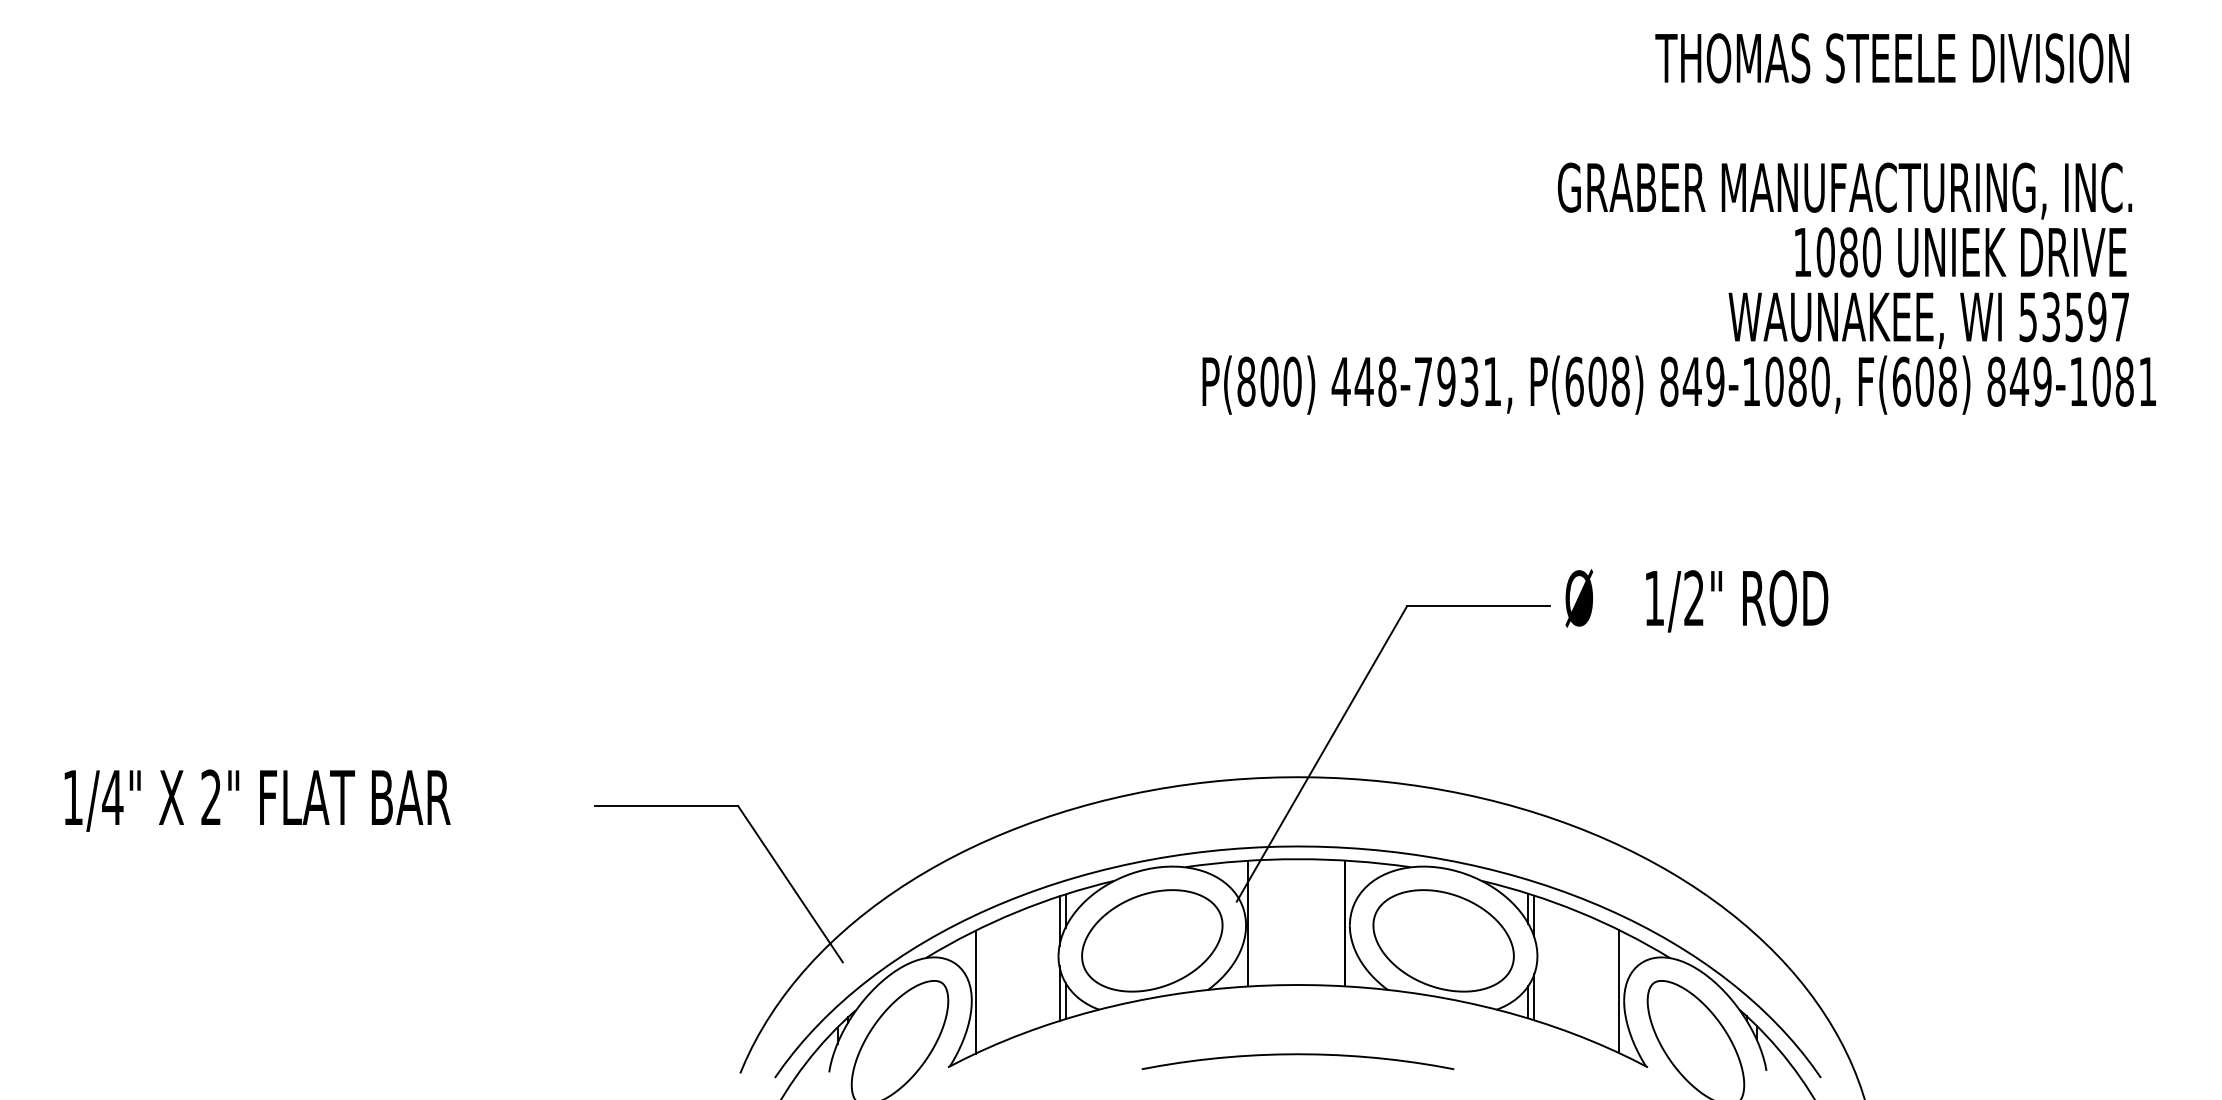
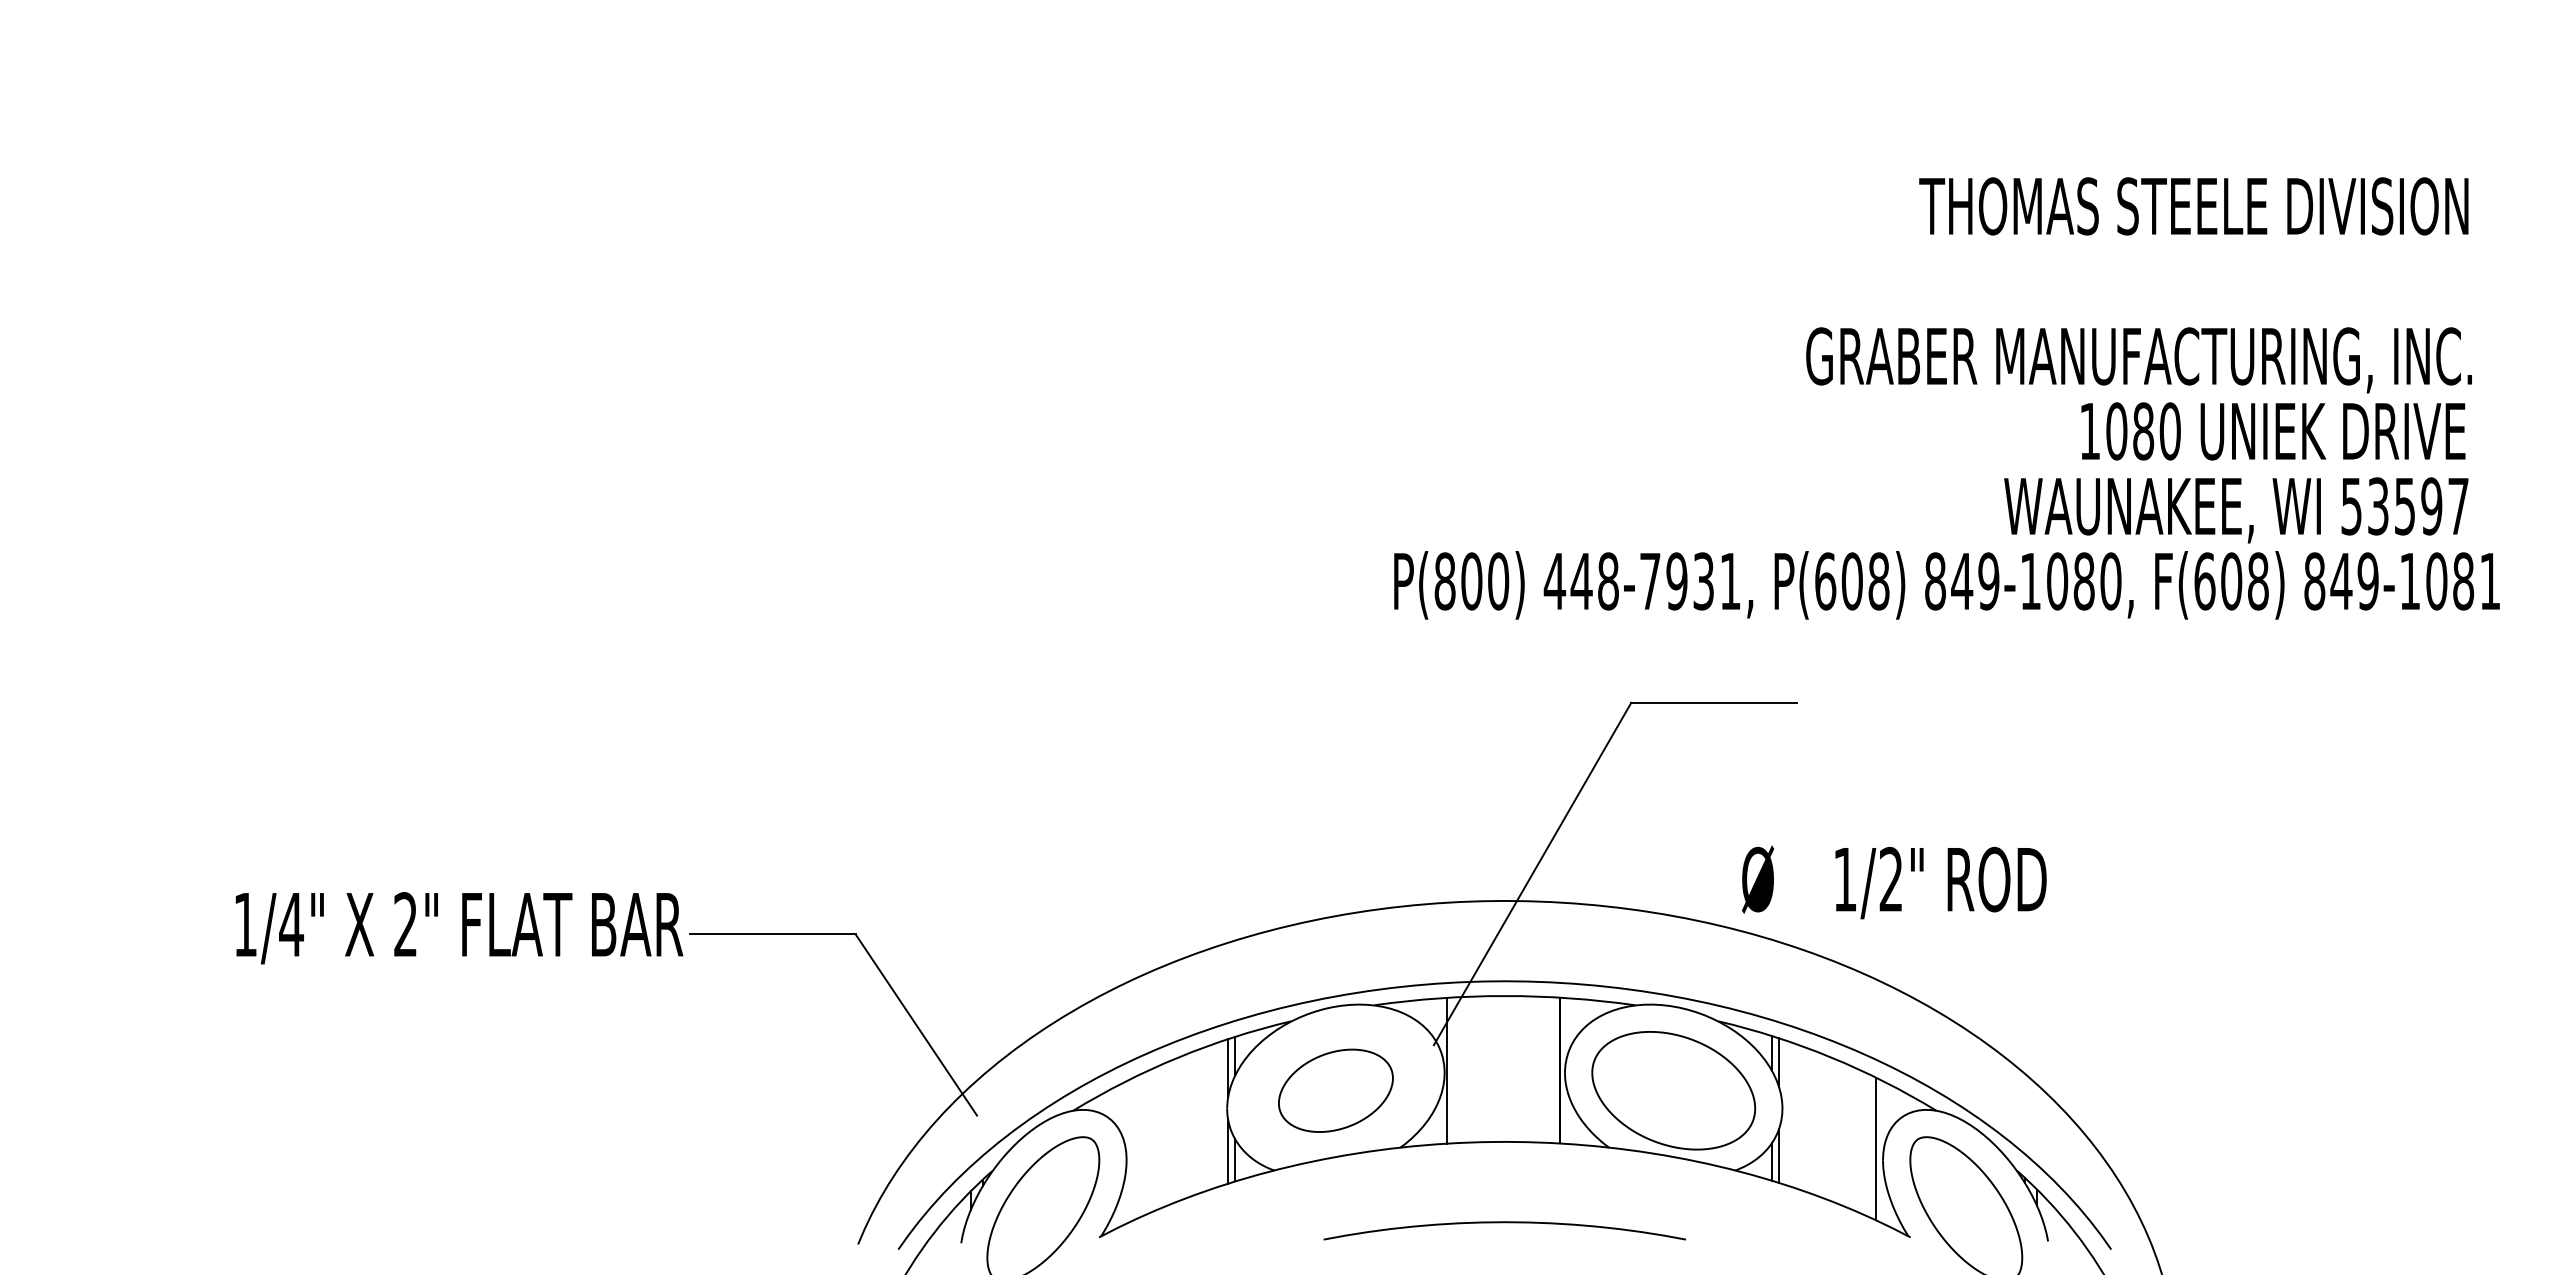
text: (1678, 224) -> (1946, 398), moved
text: (1697, 600) -> (1894, 882), moved
text: (257, 800) -> (459, 928), moved
part: (1151, 940) -> (1335, 1090), size x0.7
line: (975, 991) -> (1130, 1149), removed

